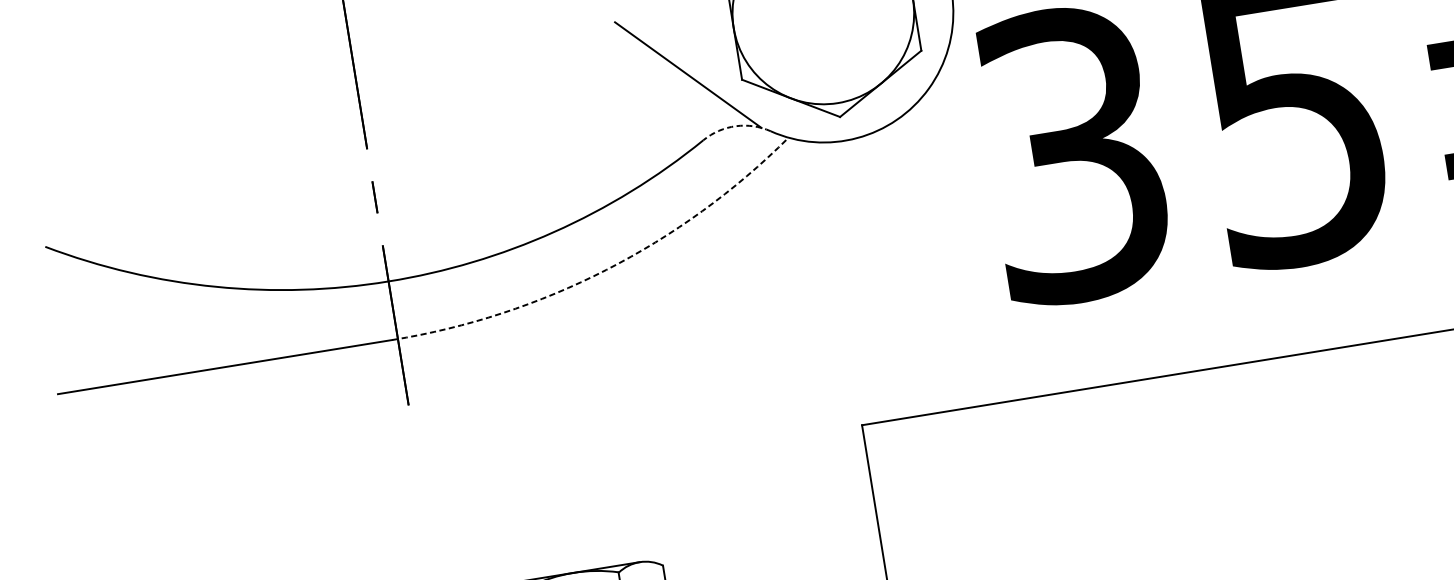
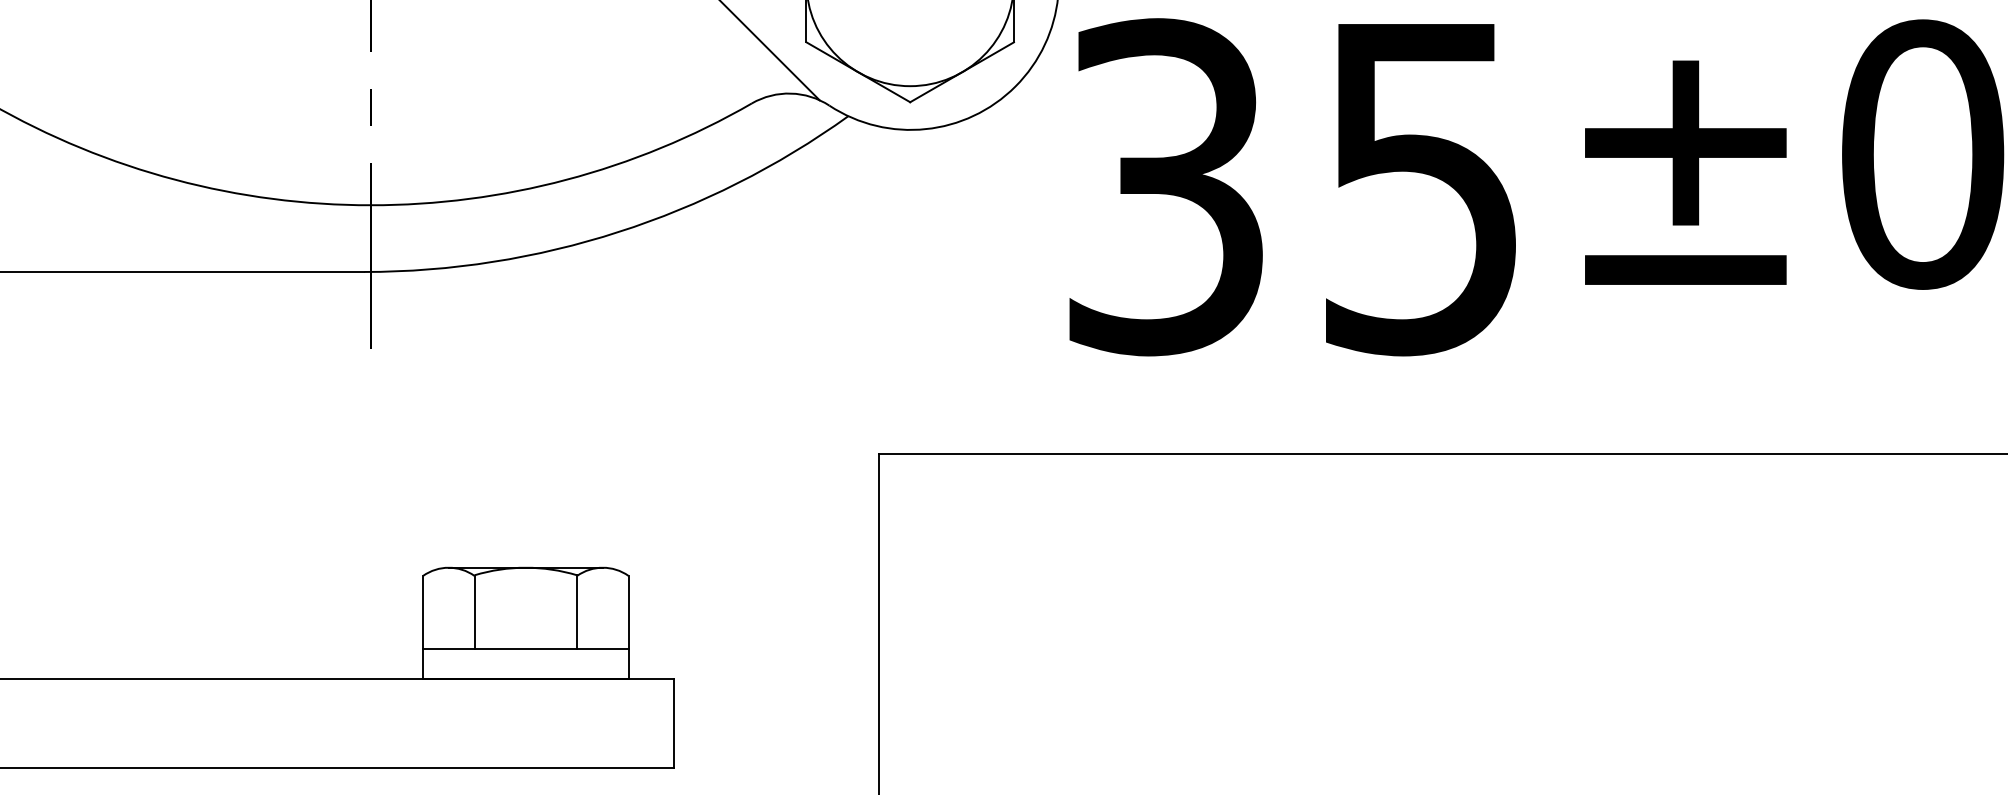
arc: (735, 126) -> (790, 93), dashed -> solid
arc: (606, 270) -> (618, 232), dashed -> solid

